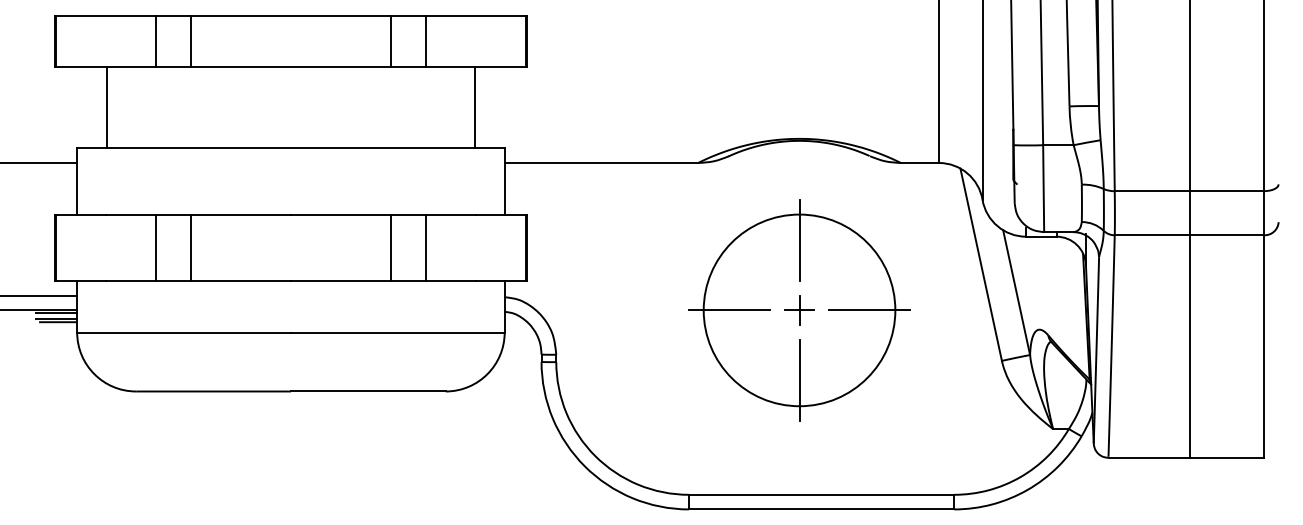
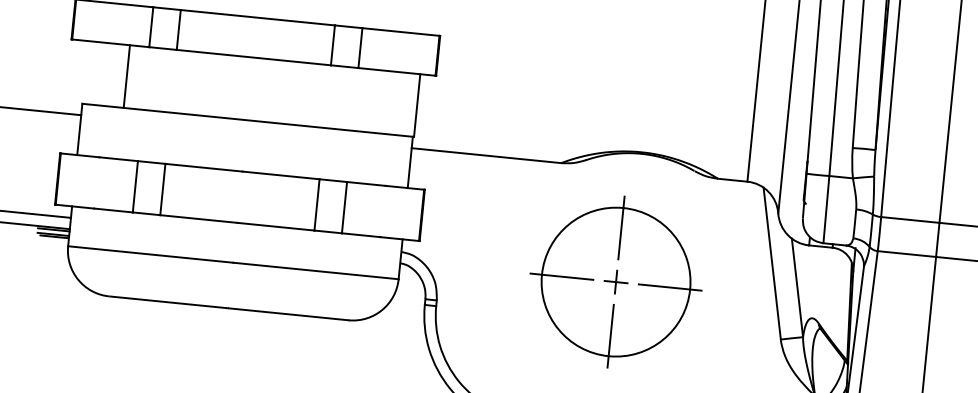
line: (106, 107) -> (126, 76), moved
line: (475, 107) -> (417, 105), moved
part: (799, 310) -> (616, 282), moved

